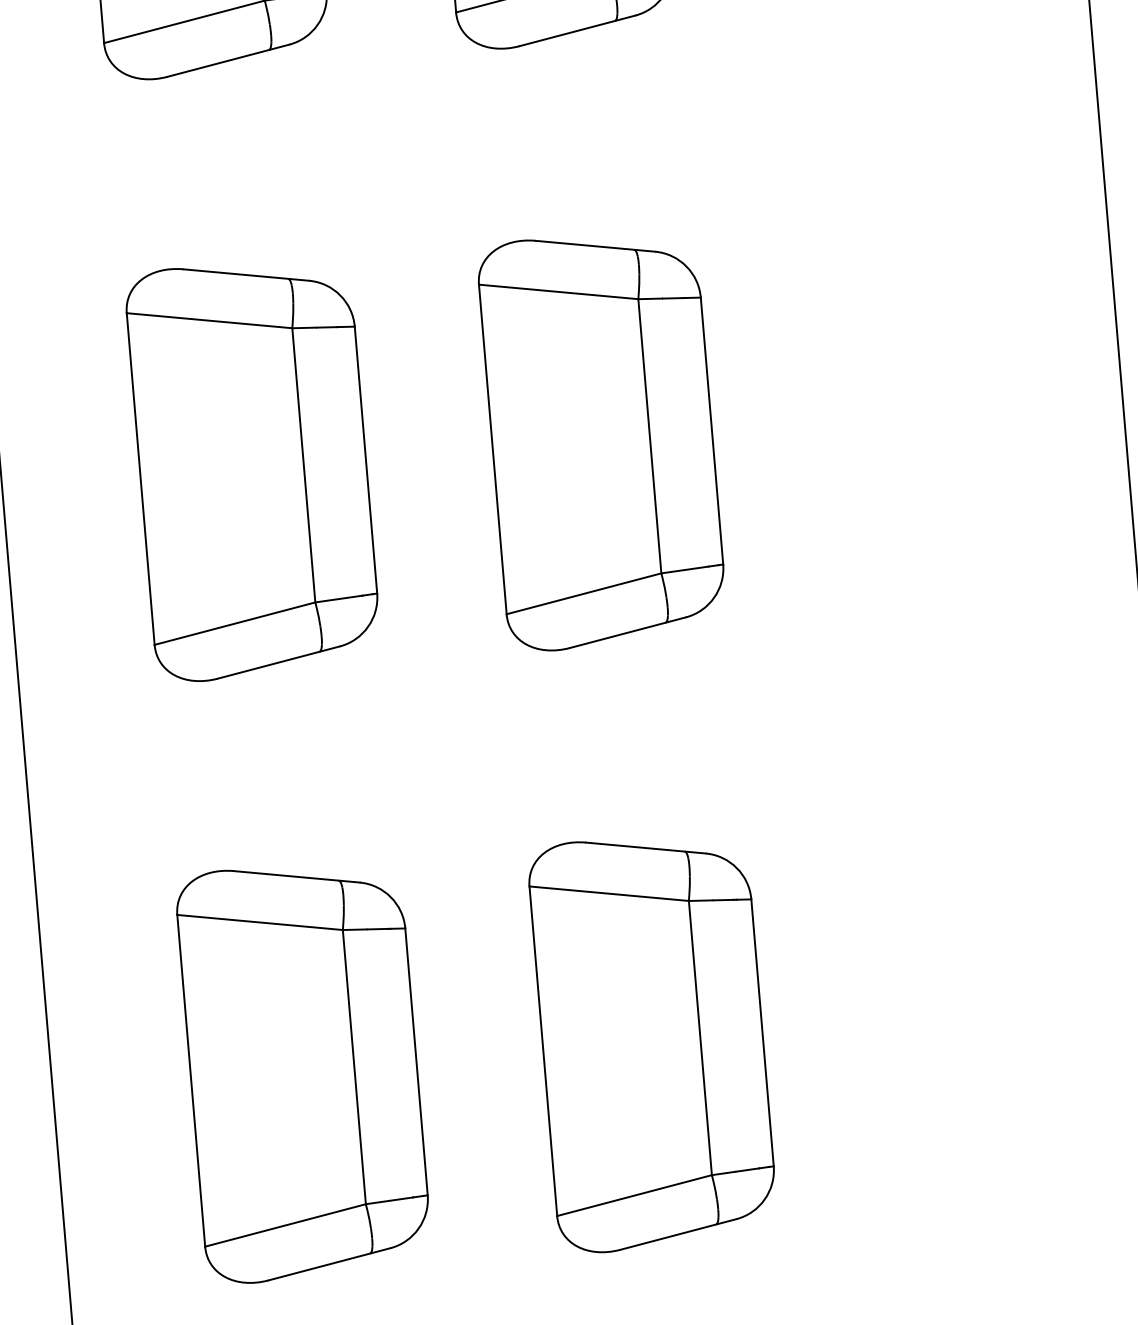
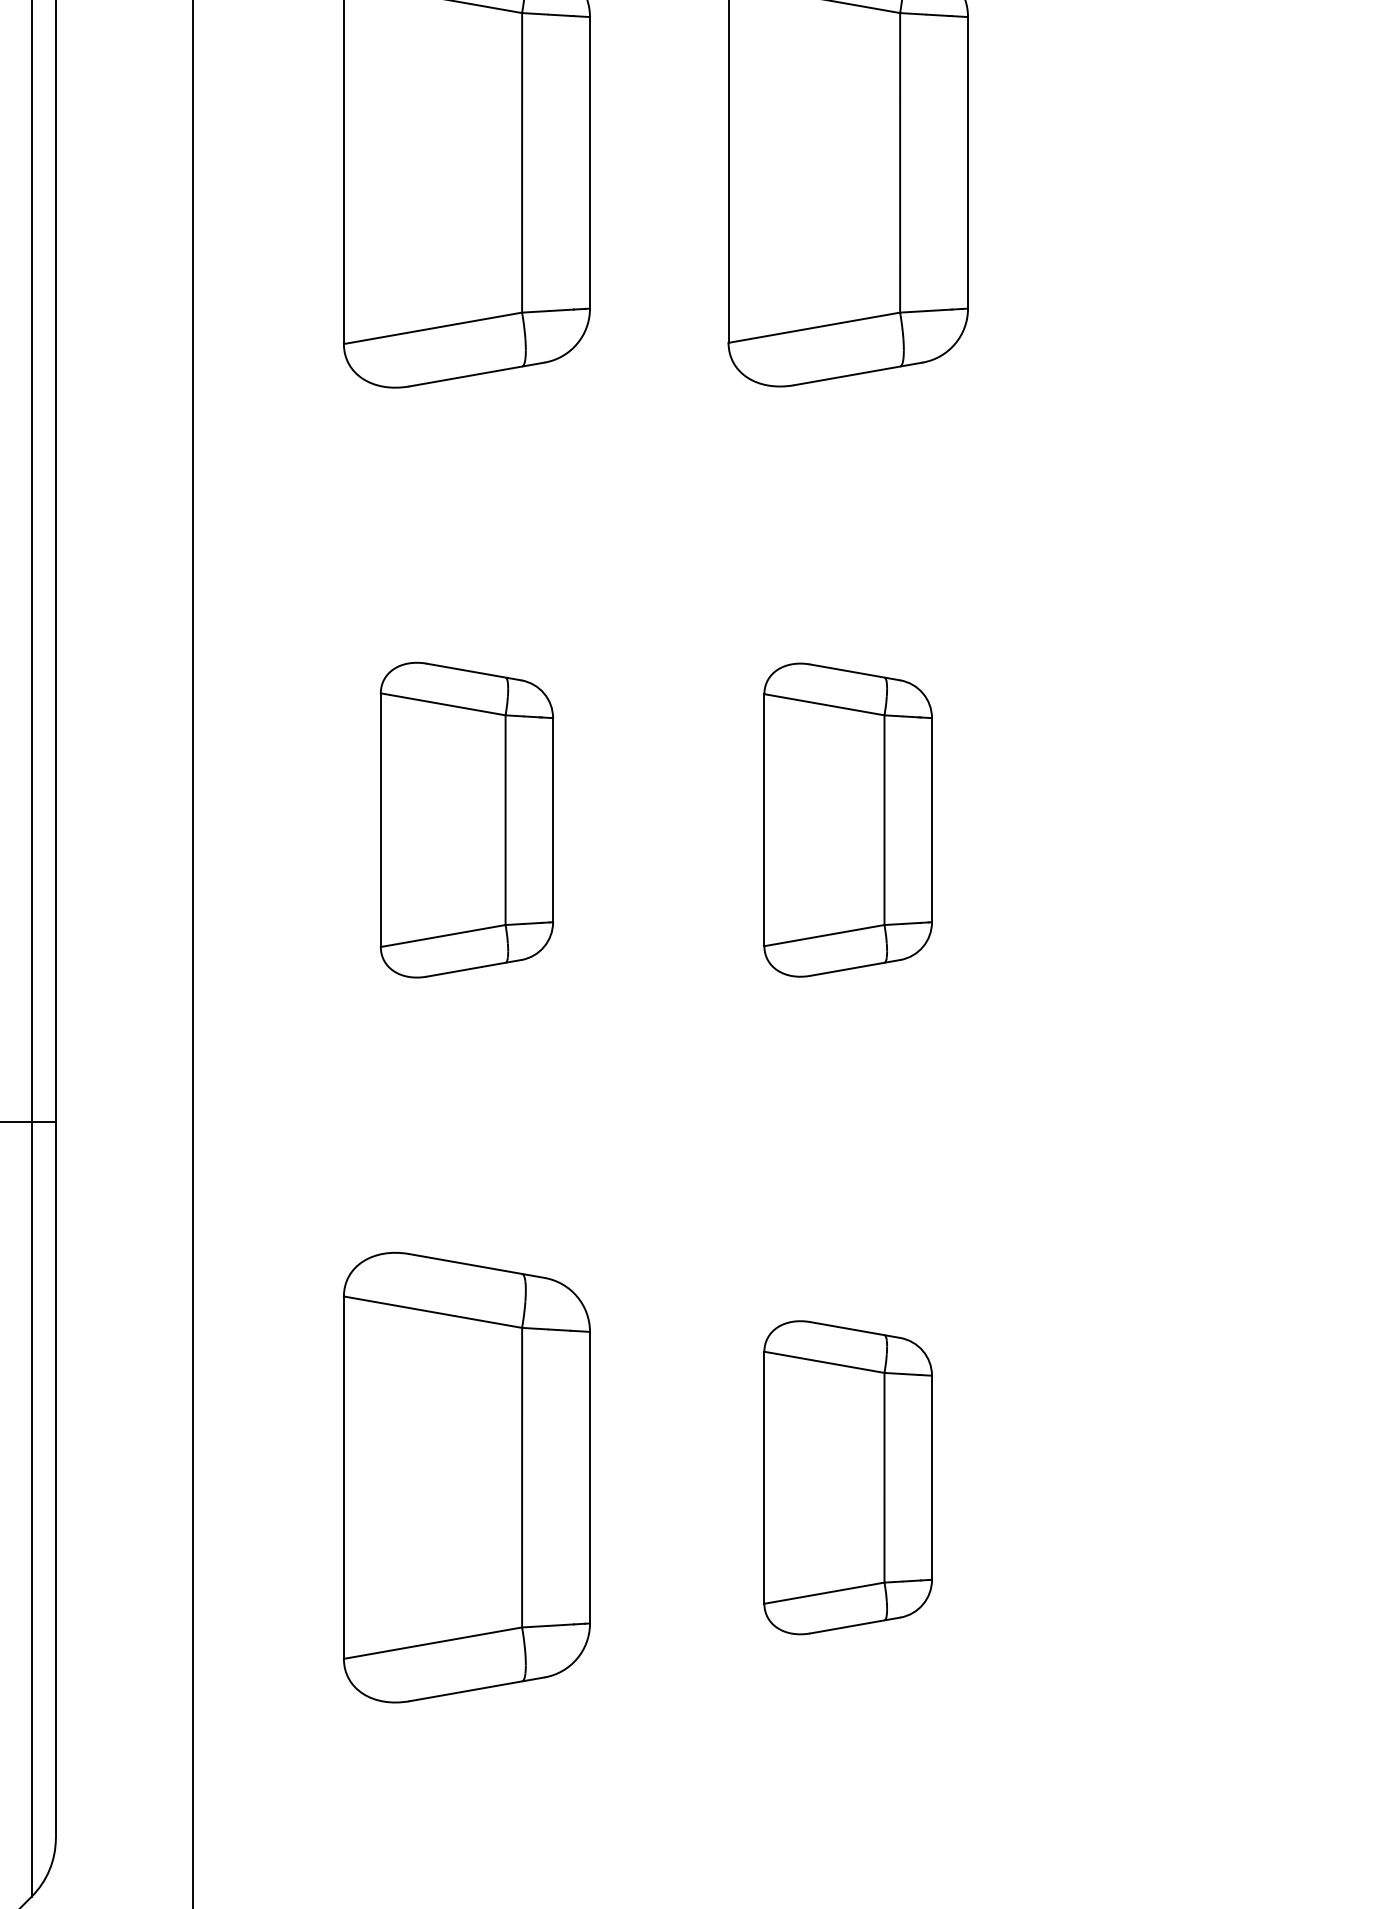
part: (601, 439) -> (847, 819), size x0.7
part: (252, 468) -> (466, 819), size x0.7
part: (652, 1041) -> (847, 1477), size x0.7

